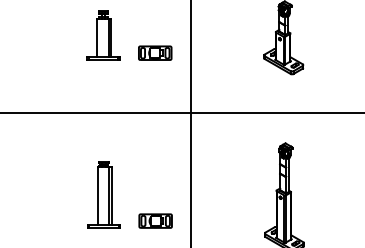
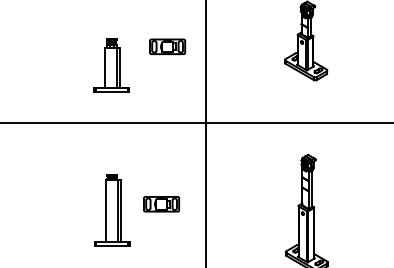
part: (103, 35) -> (111, 65), moved
part: (155, 52) -> (167, 46), moved
part: (155, 220) -> (161, 203), moved

